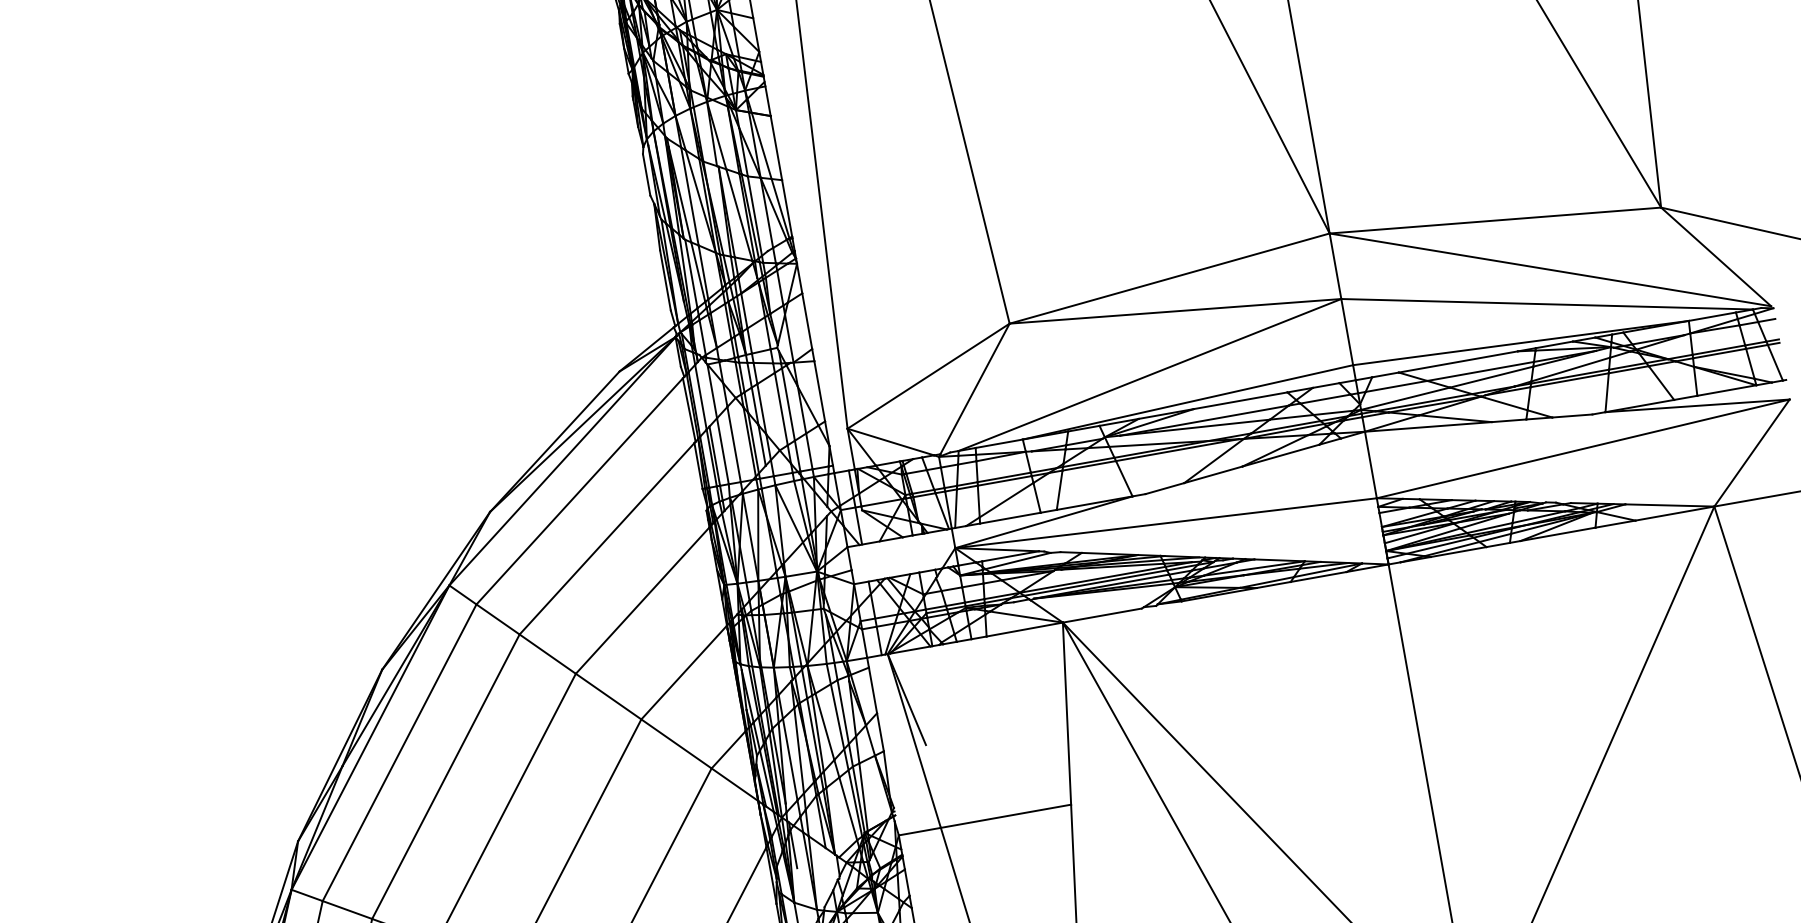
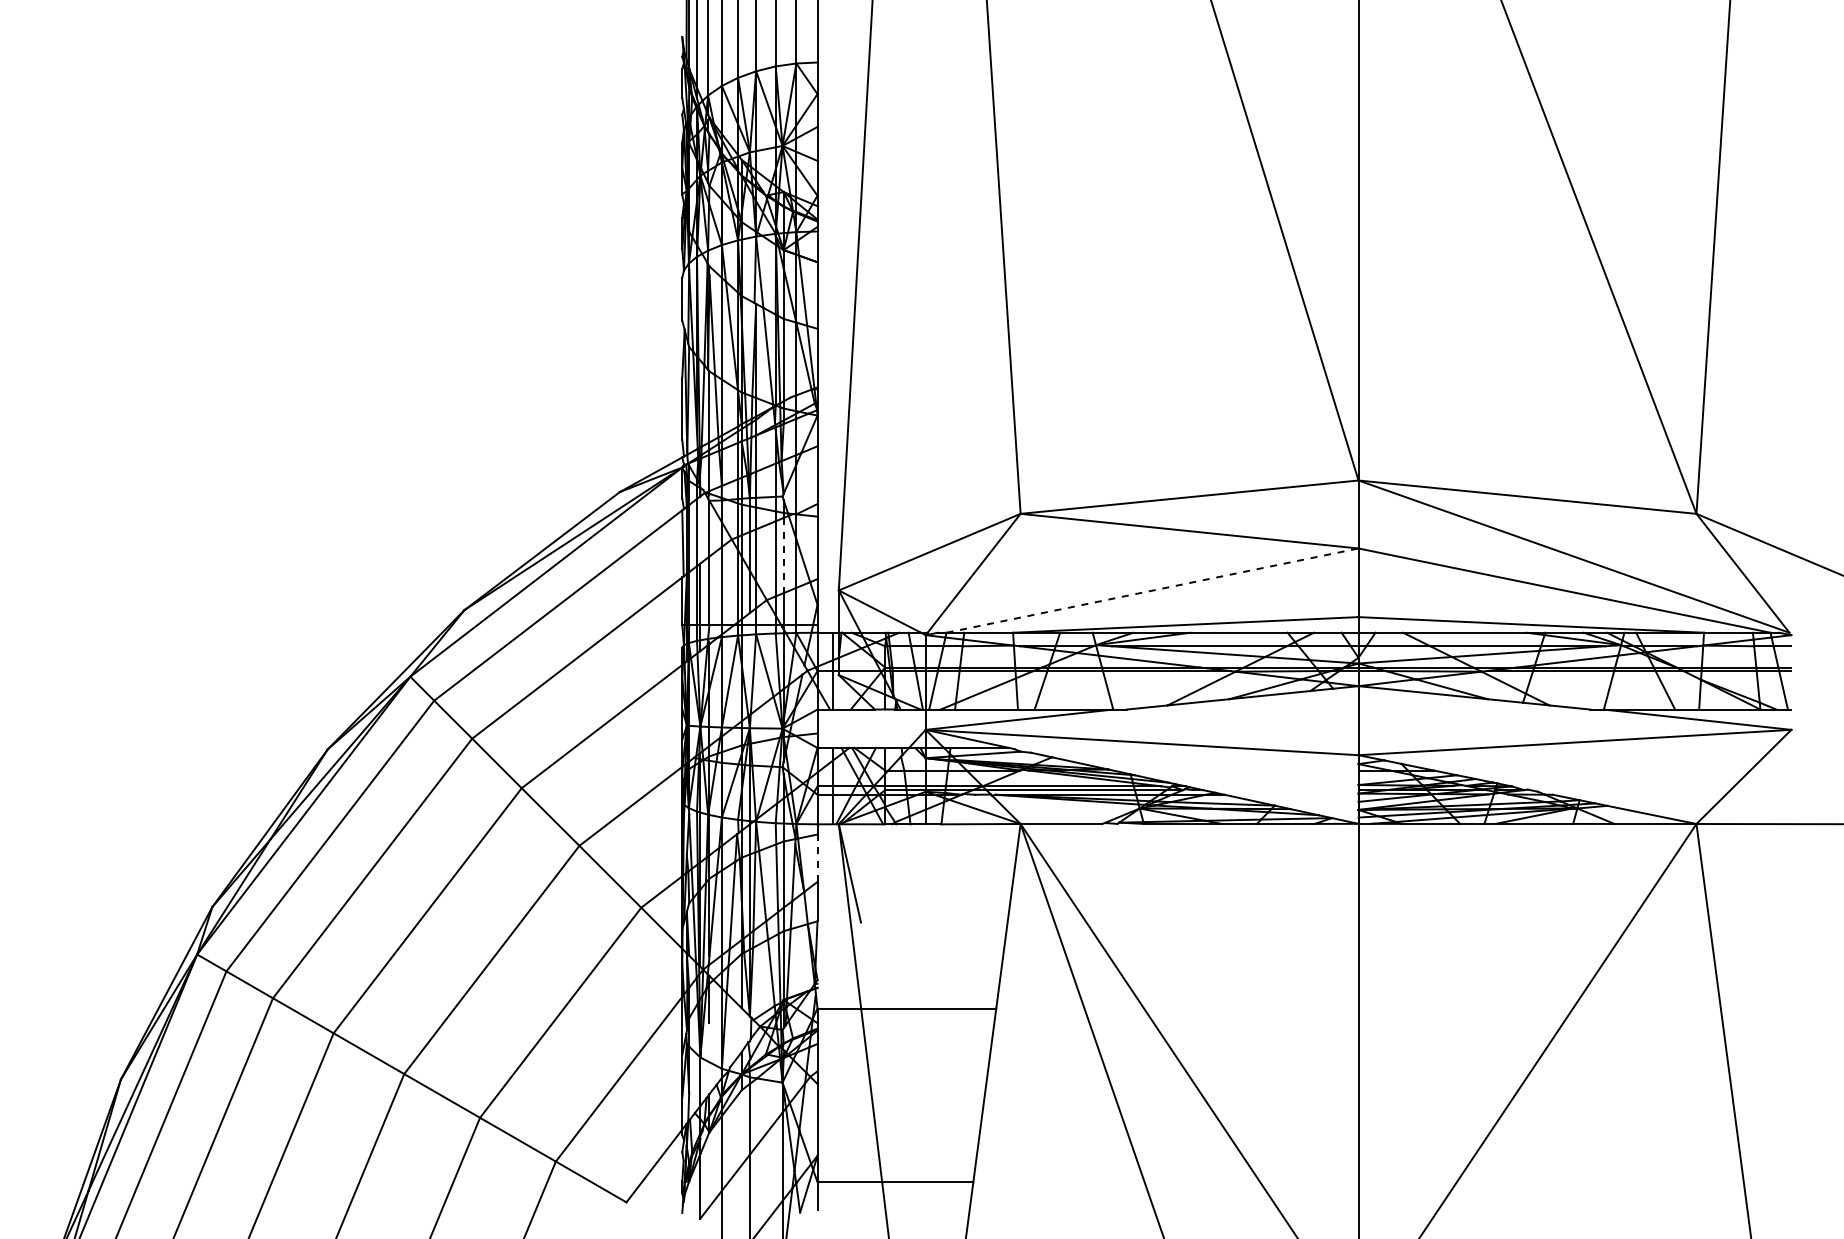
line: (1150, 374) -> (1153, 590), solid -> dashed
line: (788, 404) -> (783, 555), solid -> dashed
line: (873, 690) -> (817, 858), solid -> dashed

